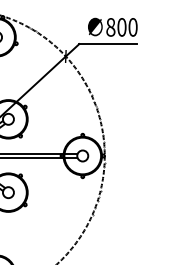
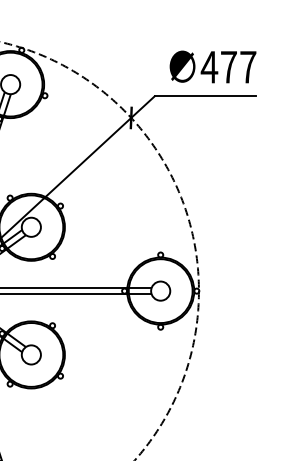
text: (121, 27) -> (228, 67), 800 -> 477

